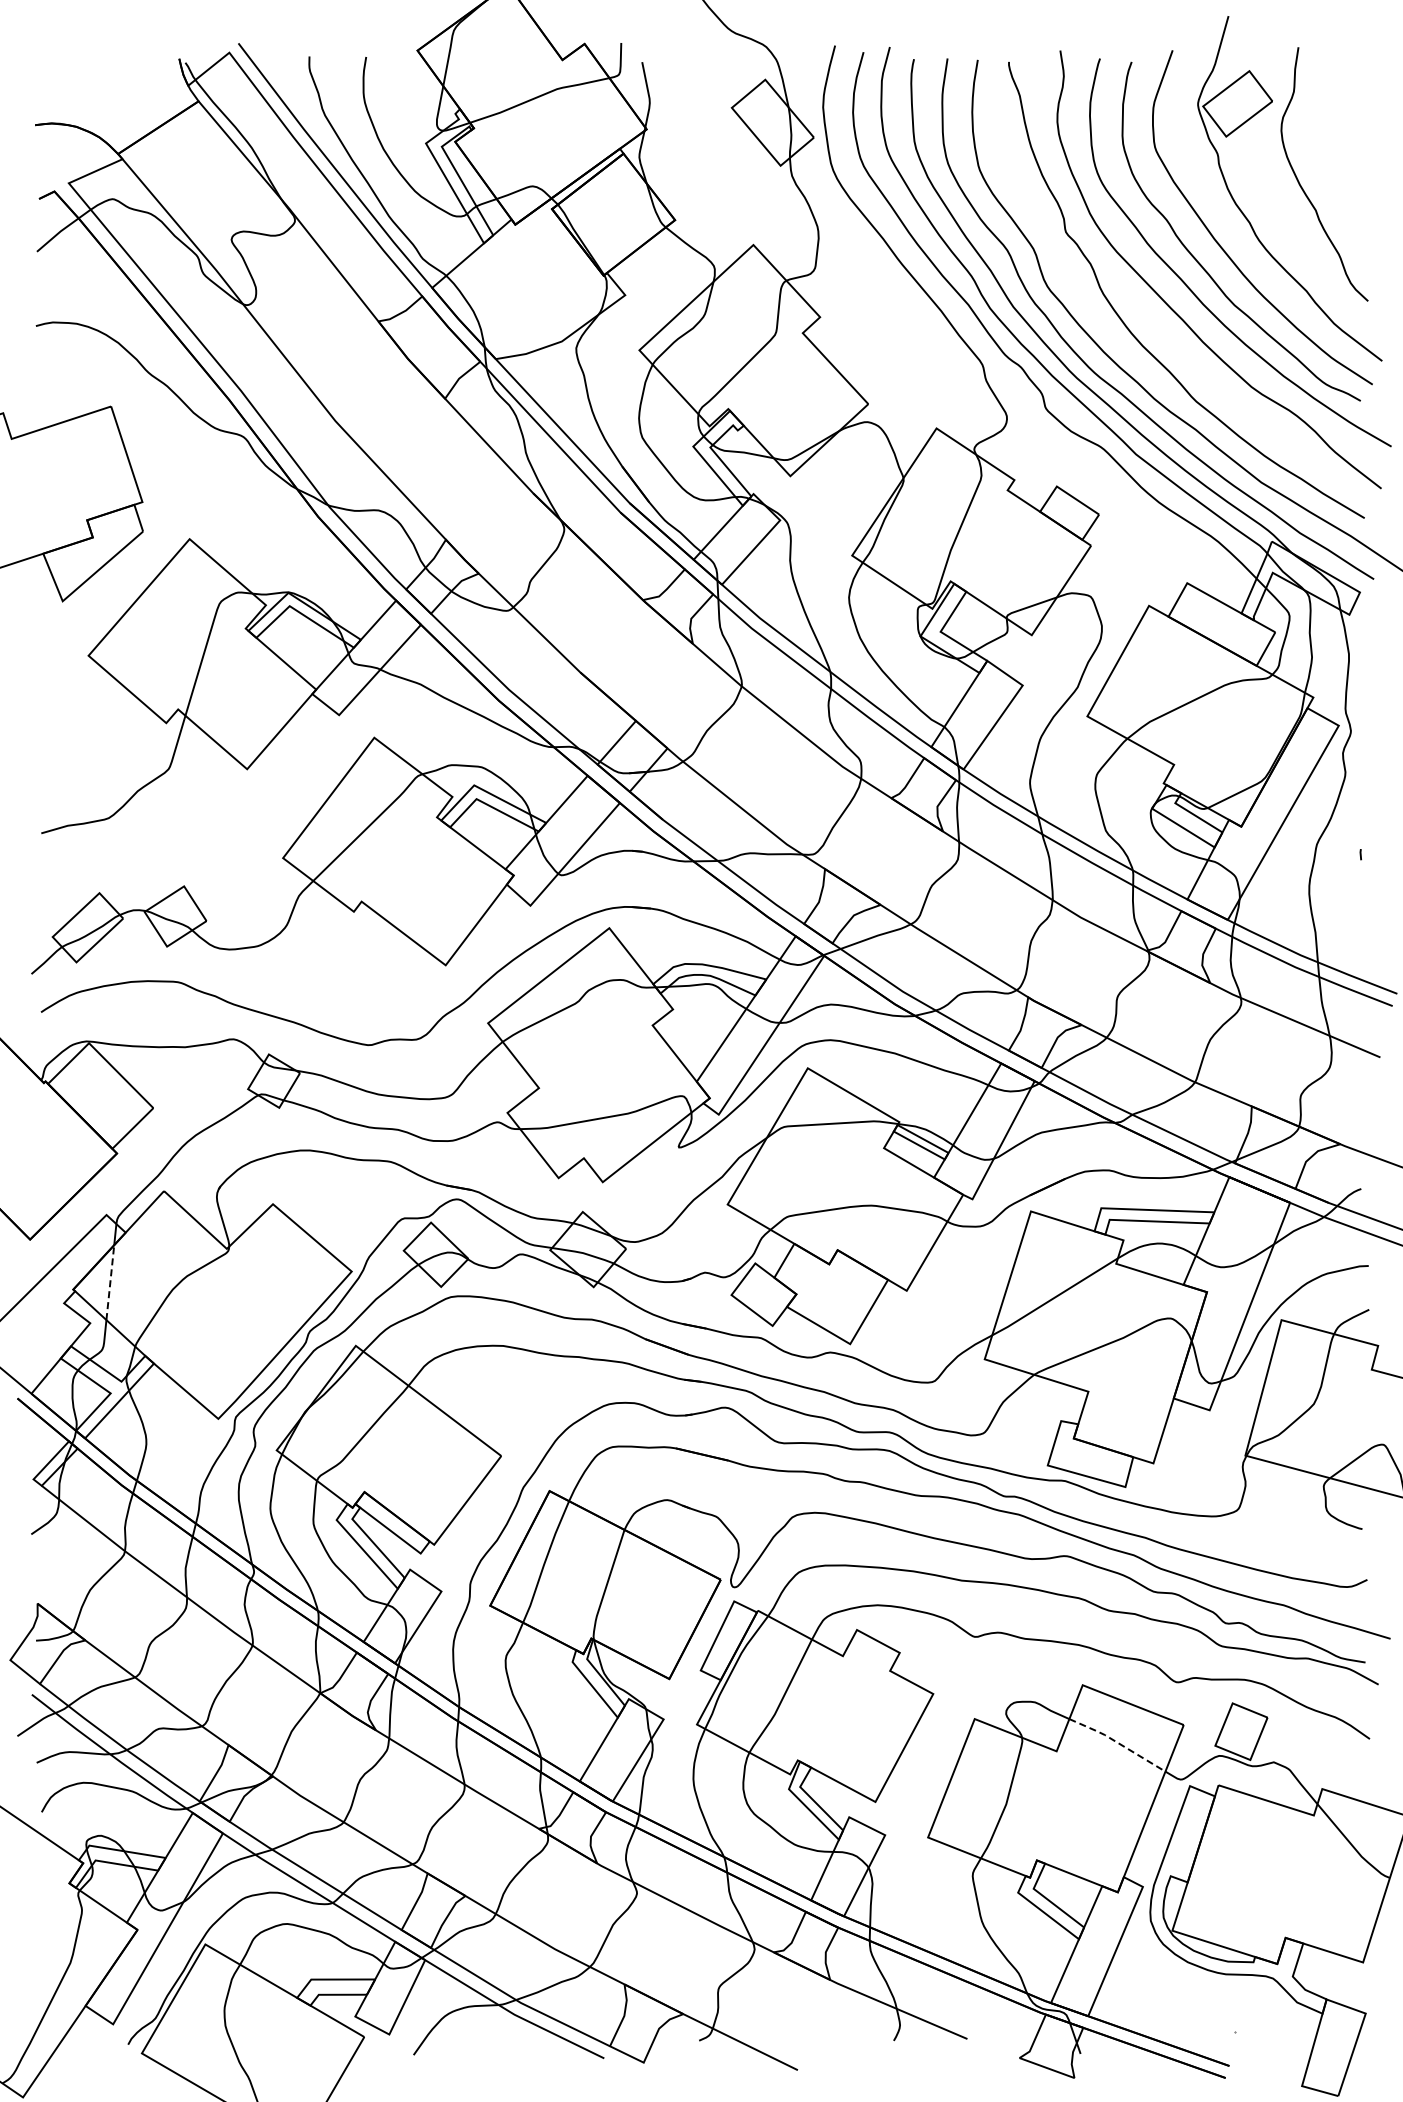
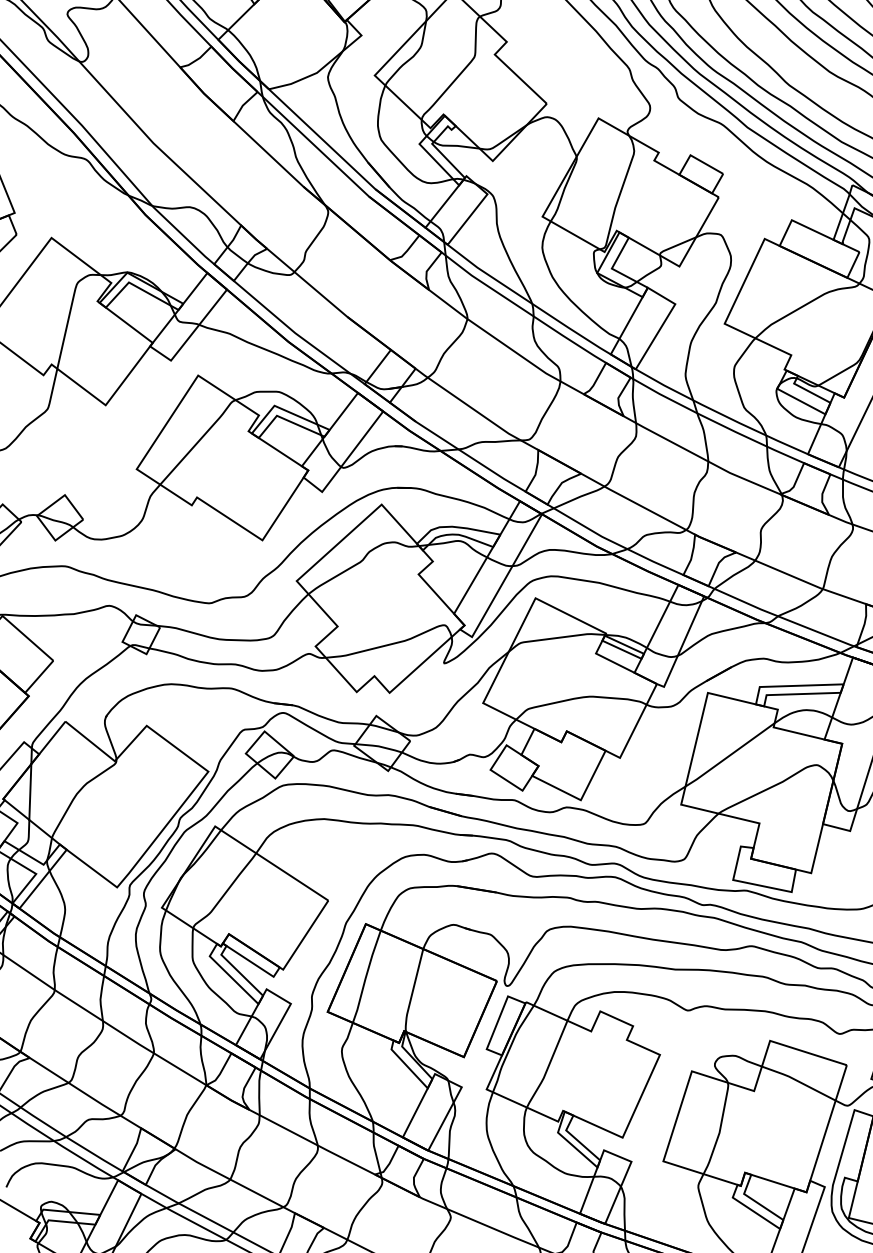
line: (110, 1282) -> (30, 791), dashed -> solid
line: (1117, 1742) -> (798, 1081), dashed -> solid

